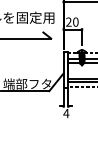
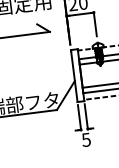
text: (66, 113) -> (86, 139), 4 -> 5

